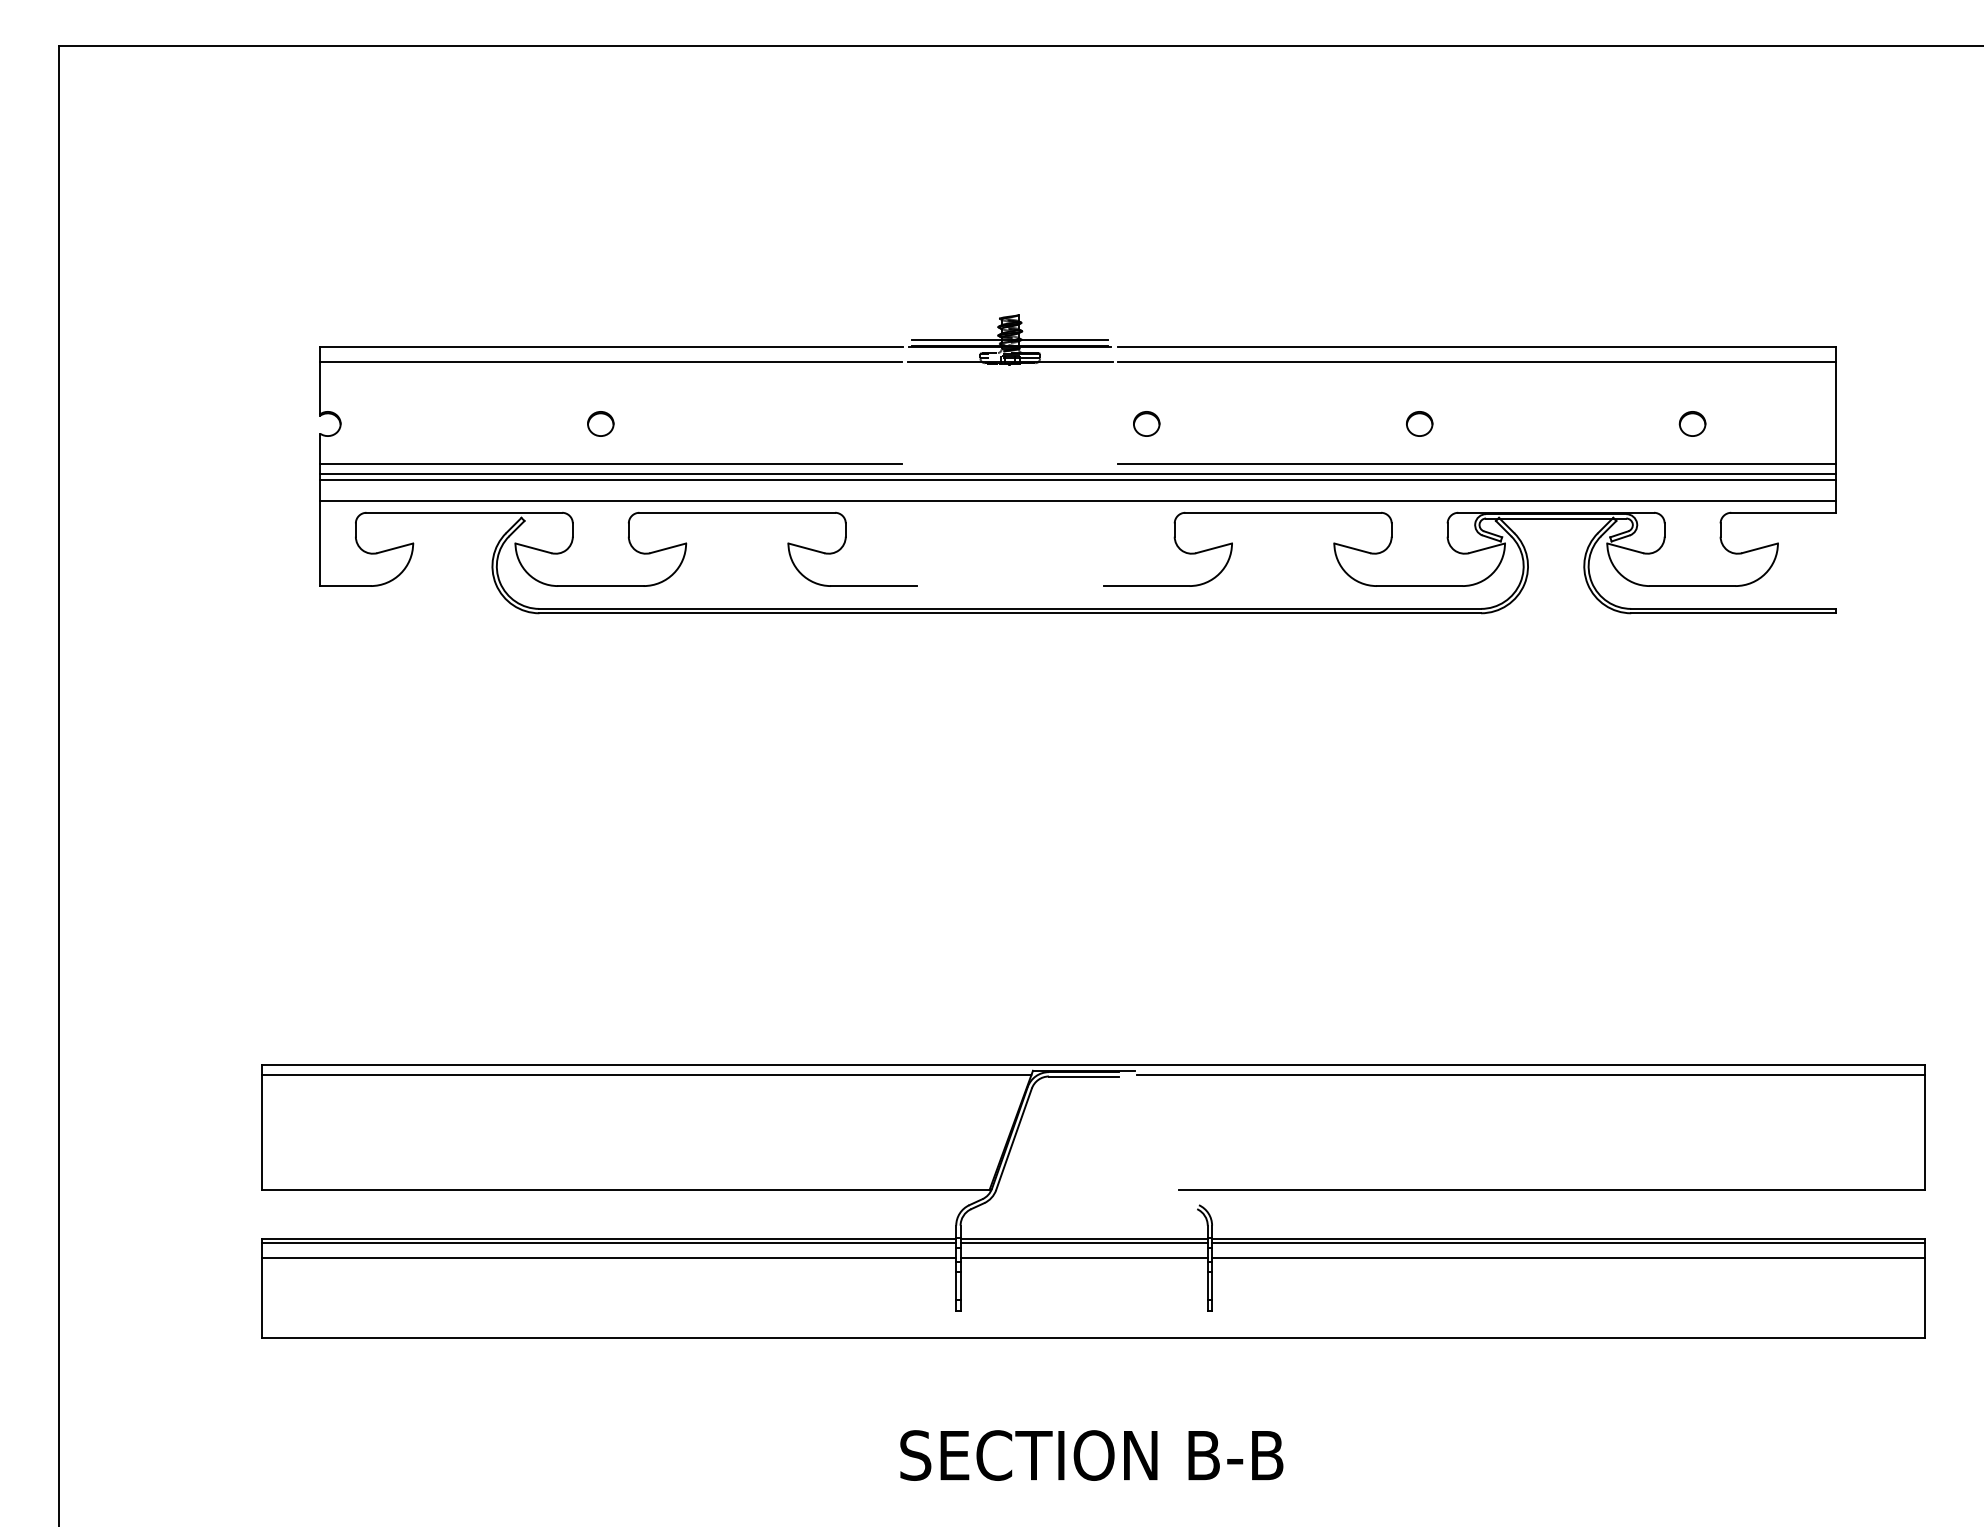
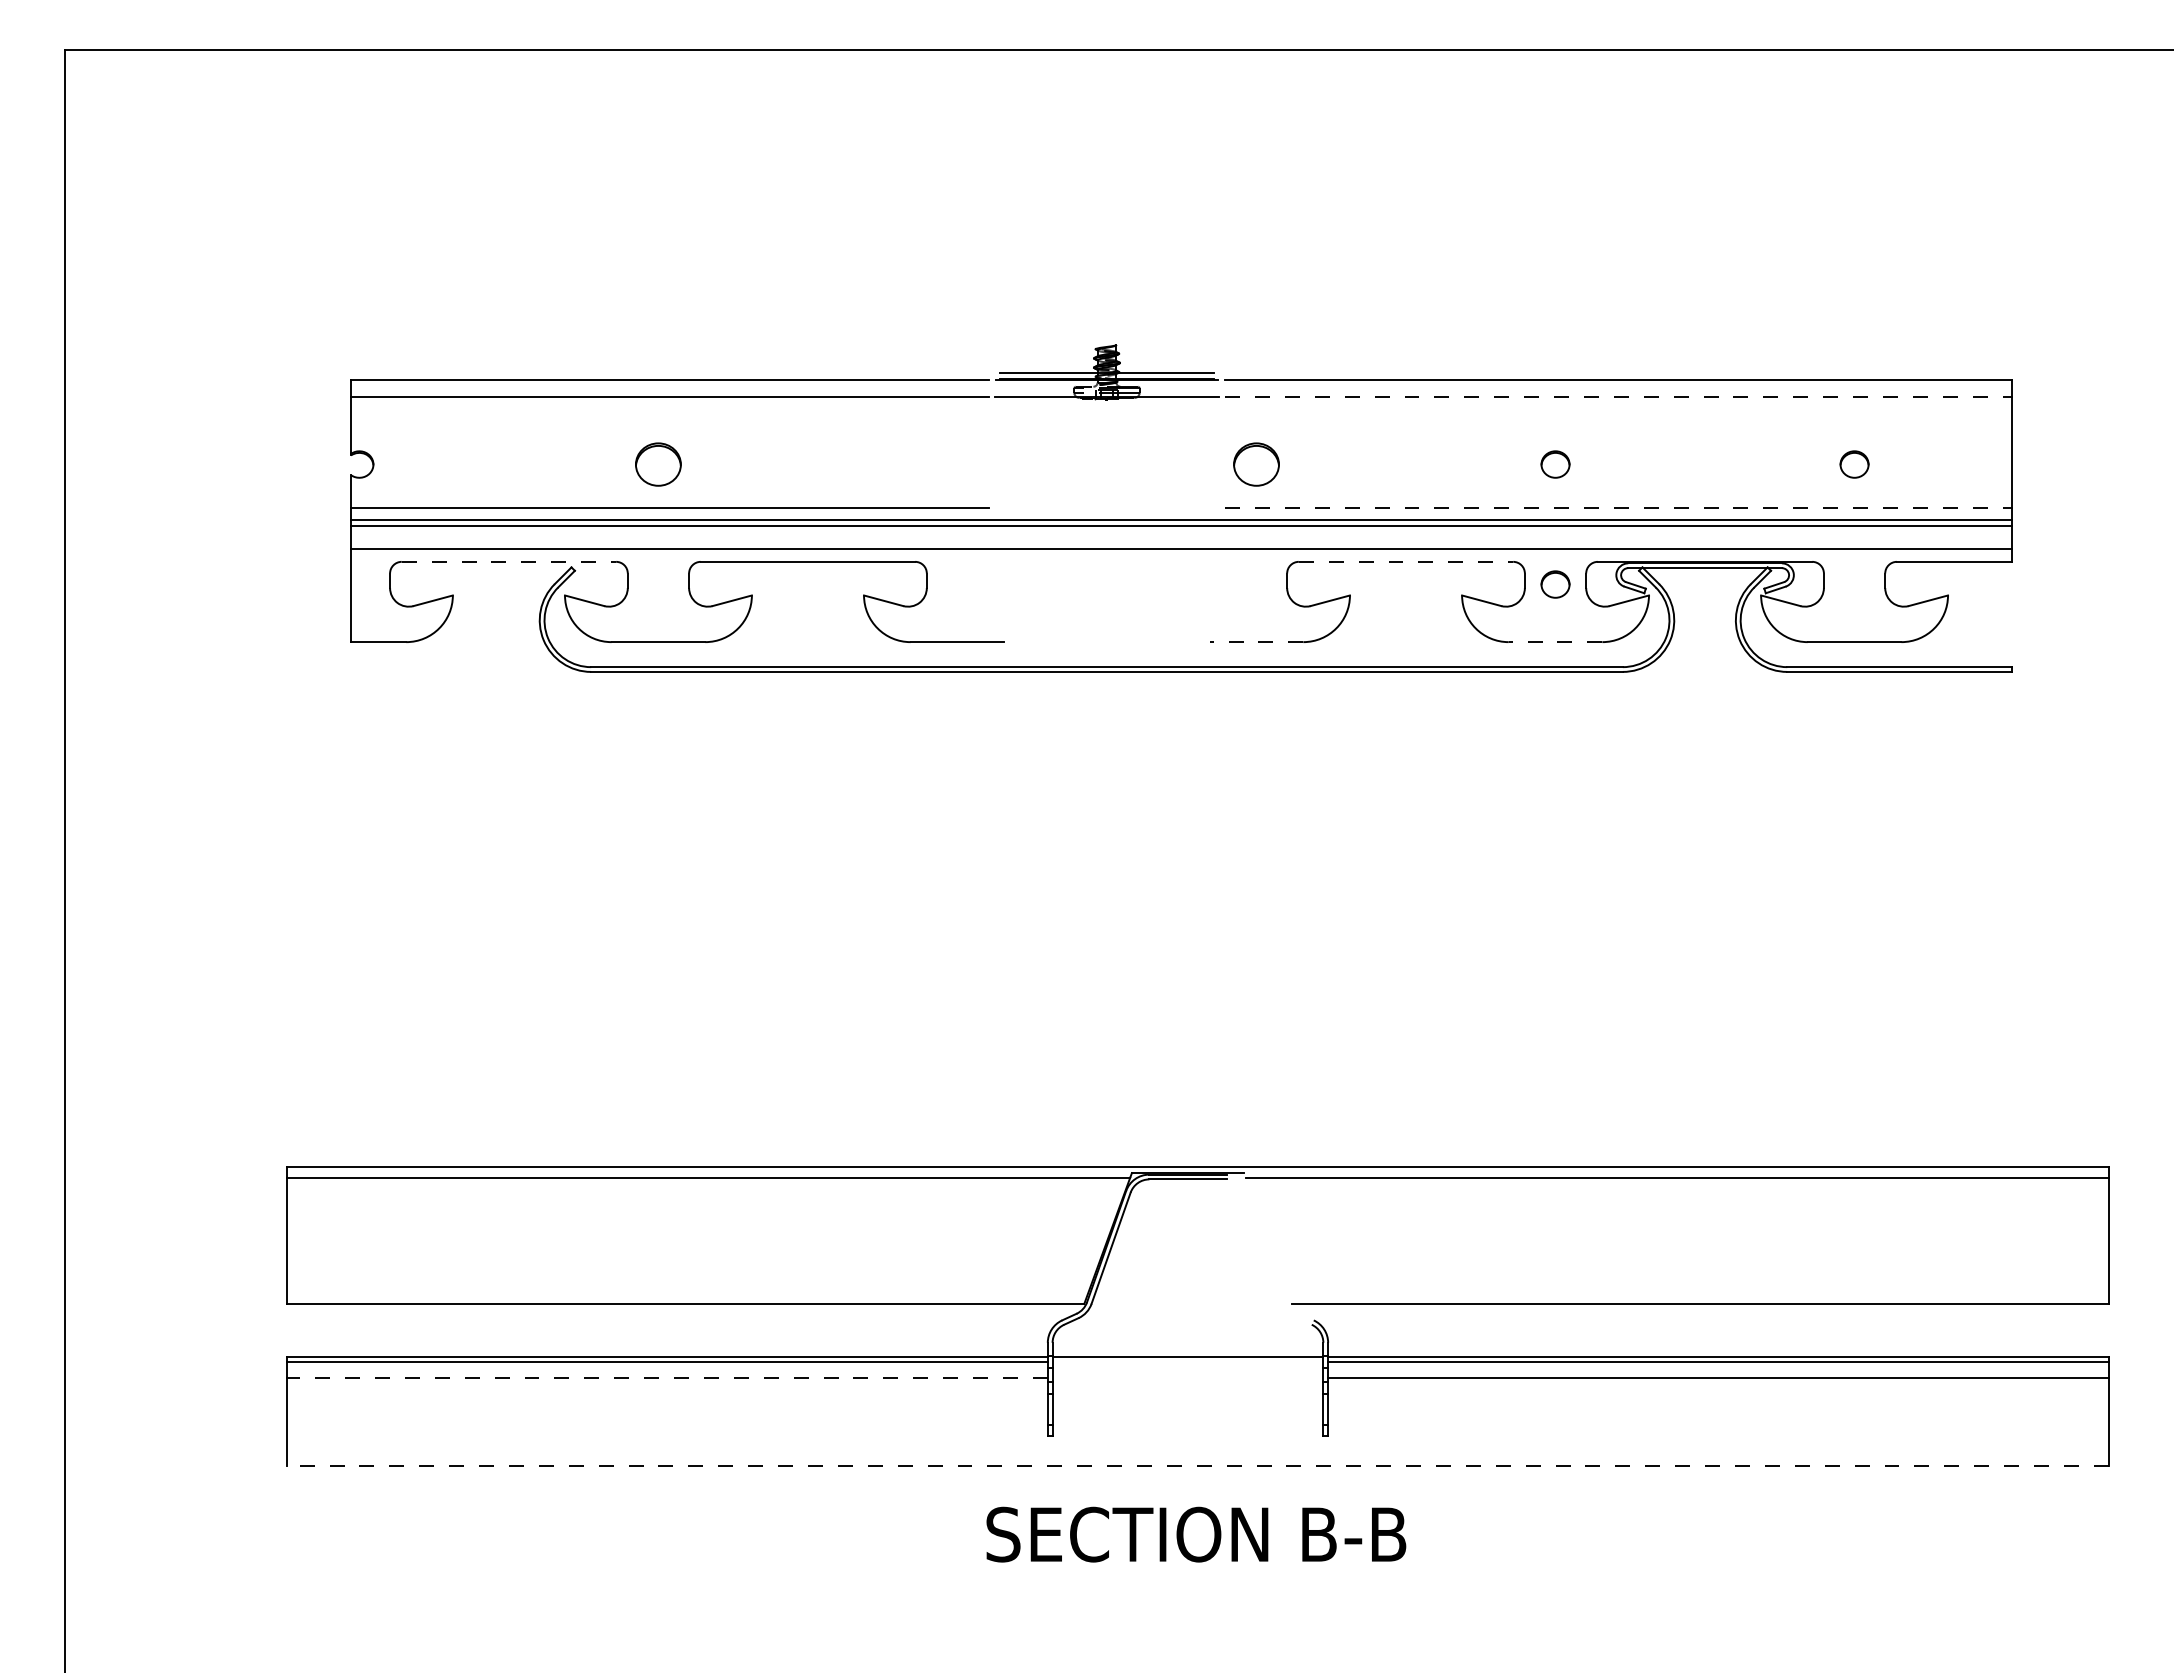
line: (1478, 361) -> (1619, 396), solid -> dashed
part: (600, 423) -> (658, 464), size x1.6
part: (1146, 423) -> (1256, 464), size x1.6
line: (1478, 464) -> (1619, 508), solid -> dashed
line: (464, 512) -> (509, 561), solid -> dashed
line: (1283, 512) -> (1406, 561), solid -> dashed
part: (1419, 533) -> (1555, 584), added
line: (1146, 586) -> (1256, 642), solid -> dashed
line: (1419, 586) -> (1555, 642), solid -> dashed
line: (1083, 1242) -> (1187, 1361), removed
line: (608, 1258) -> (666, 1378), solid -> dashed
line: (1083, 1258) -> (1187, 1378), removed
line: (1092, 1338) -> (1197, 1466), solid -> dashed
text: (1091, 1455) -> (1196, 1534), moved

